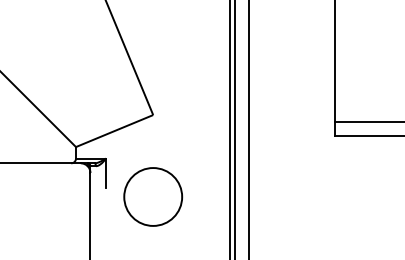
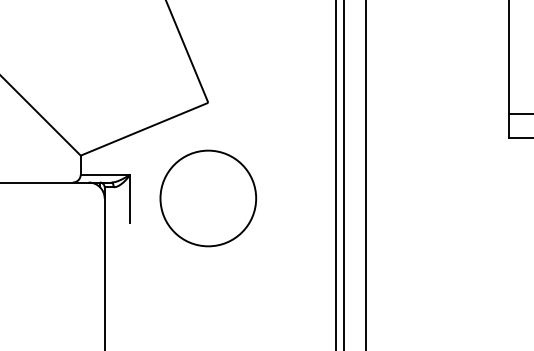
circle: (153, 196) -> (208, 197), moved

